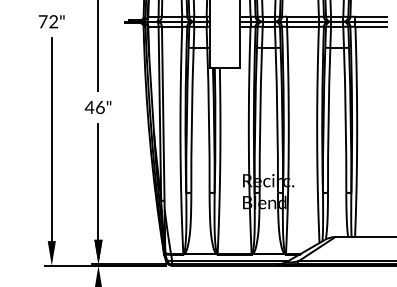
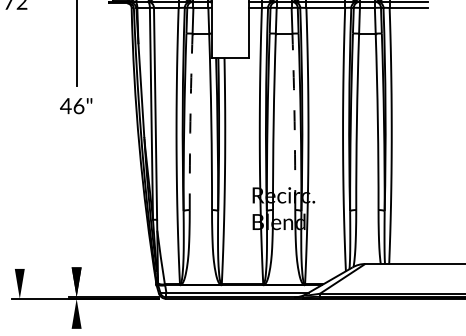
arc: (191, 120) -> (189, 122), solid -> dashed
arc: (277, 120) -> (294, 122), solid -> dashed
line: (51, 139) -> (19, 145), removed
line: (98, 181) -> (76, 196), removed

